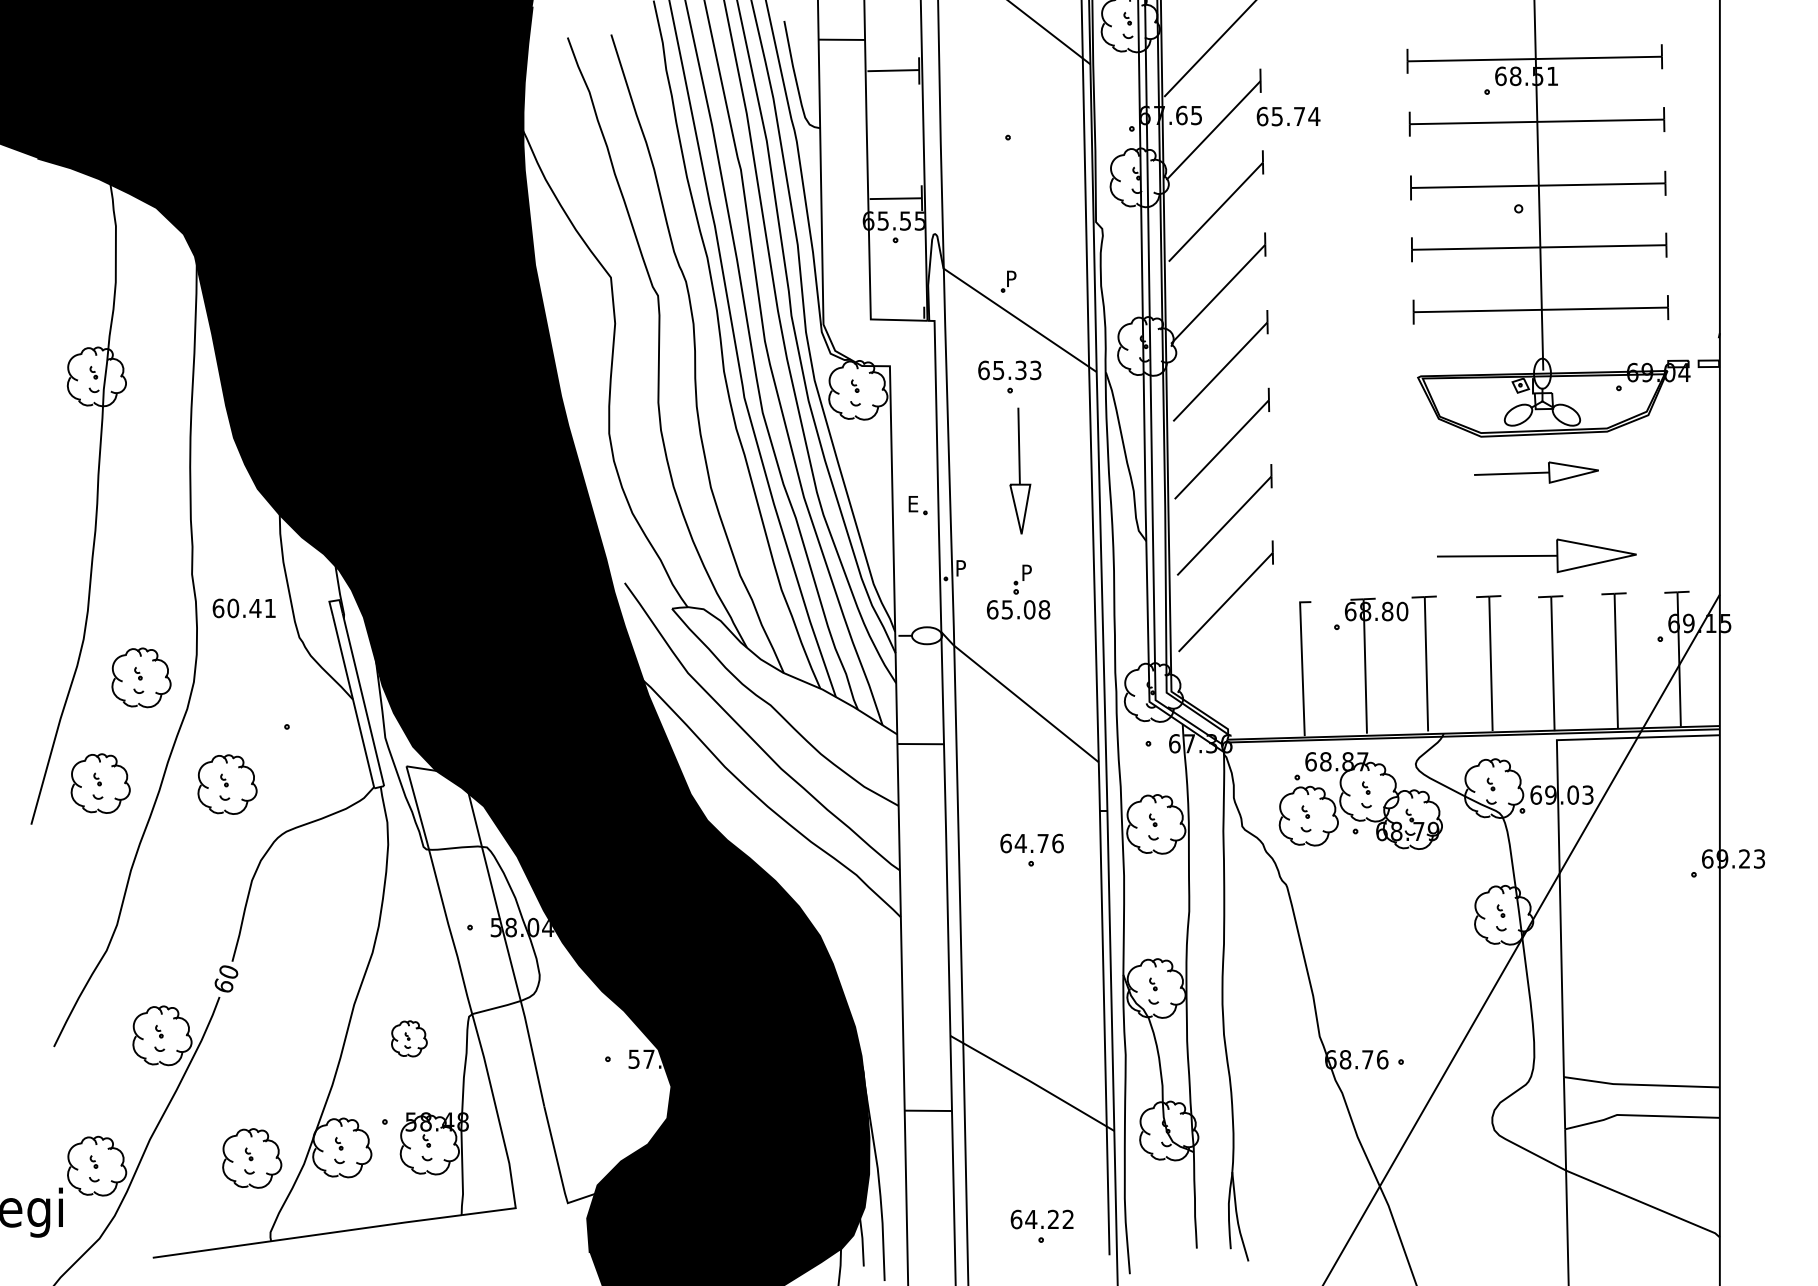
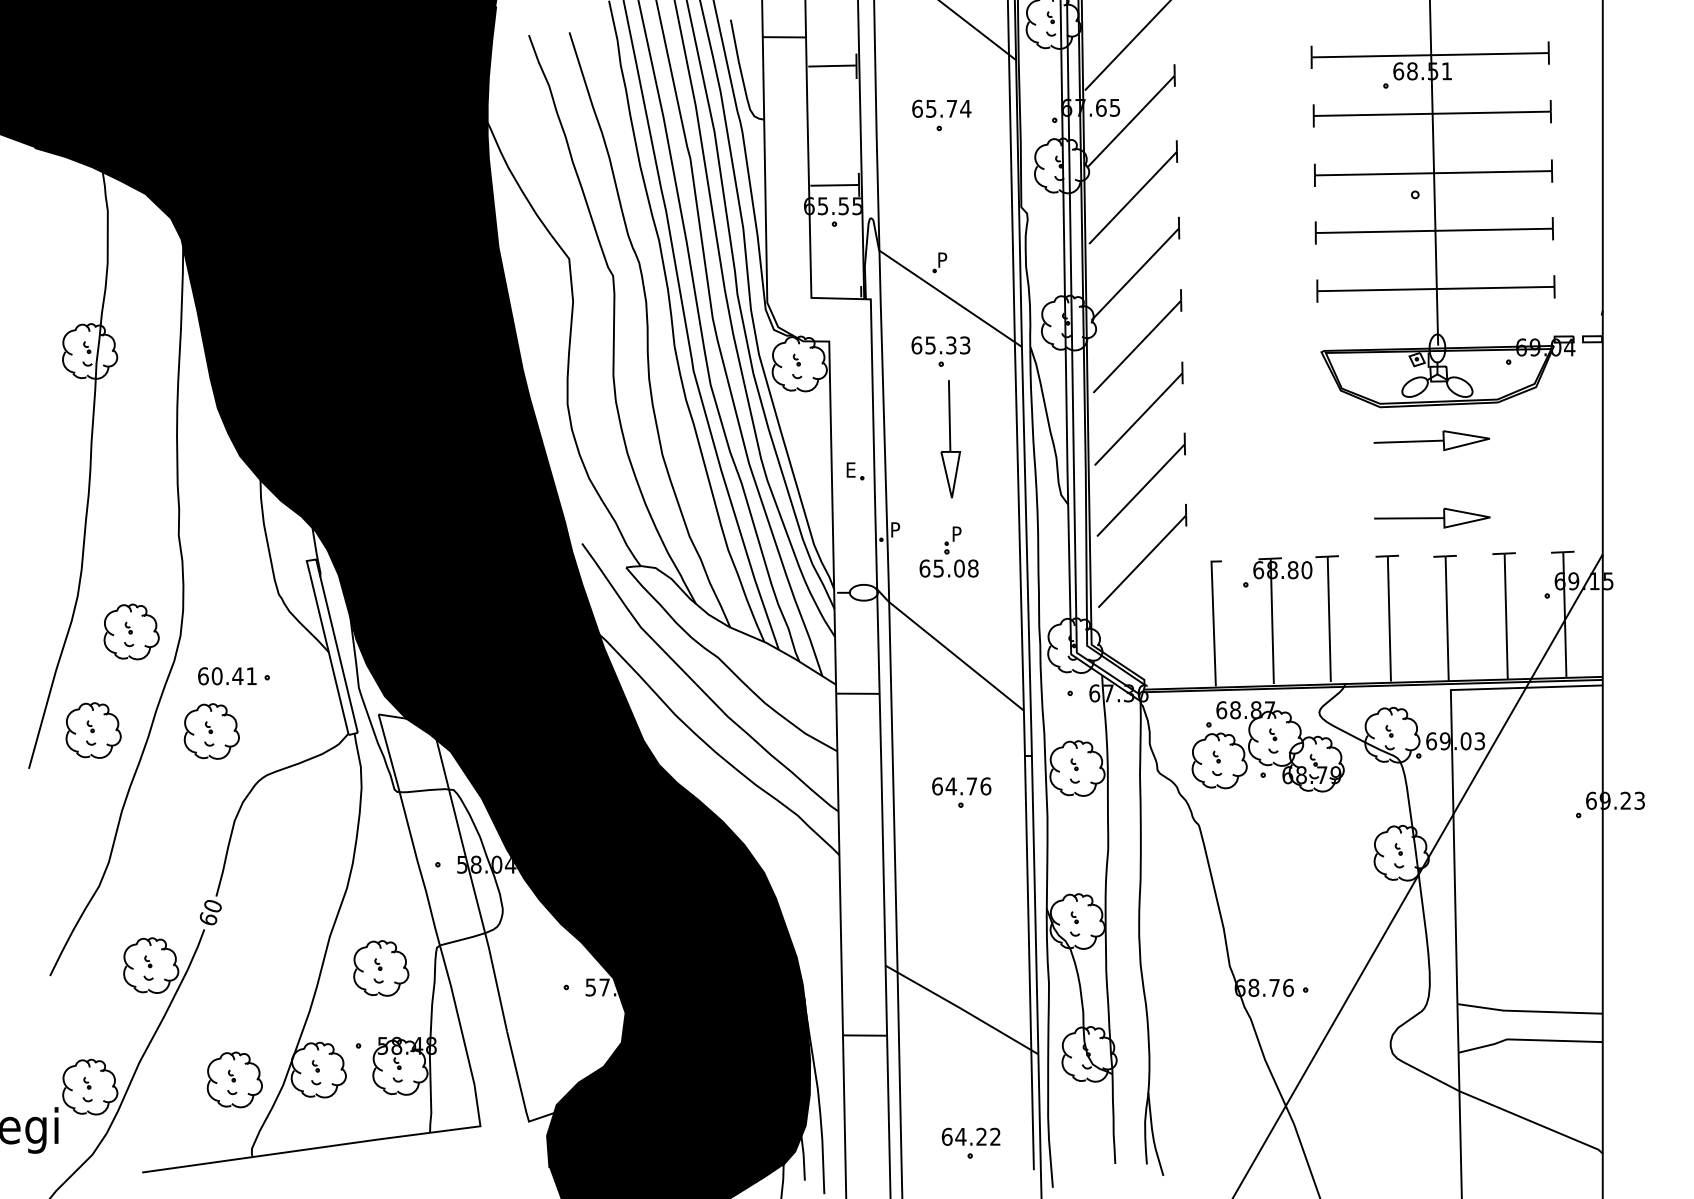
text: (1288, 116) -> (941, 108), moved
part: (1537, 555) -> (1432, 517), size x0.62
text: (244, 608) -> (227, 676), moved
part: (409, 1038) -> (381, 968), size x1.67

